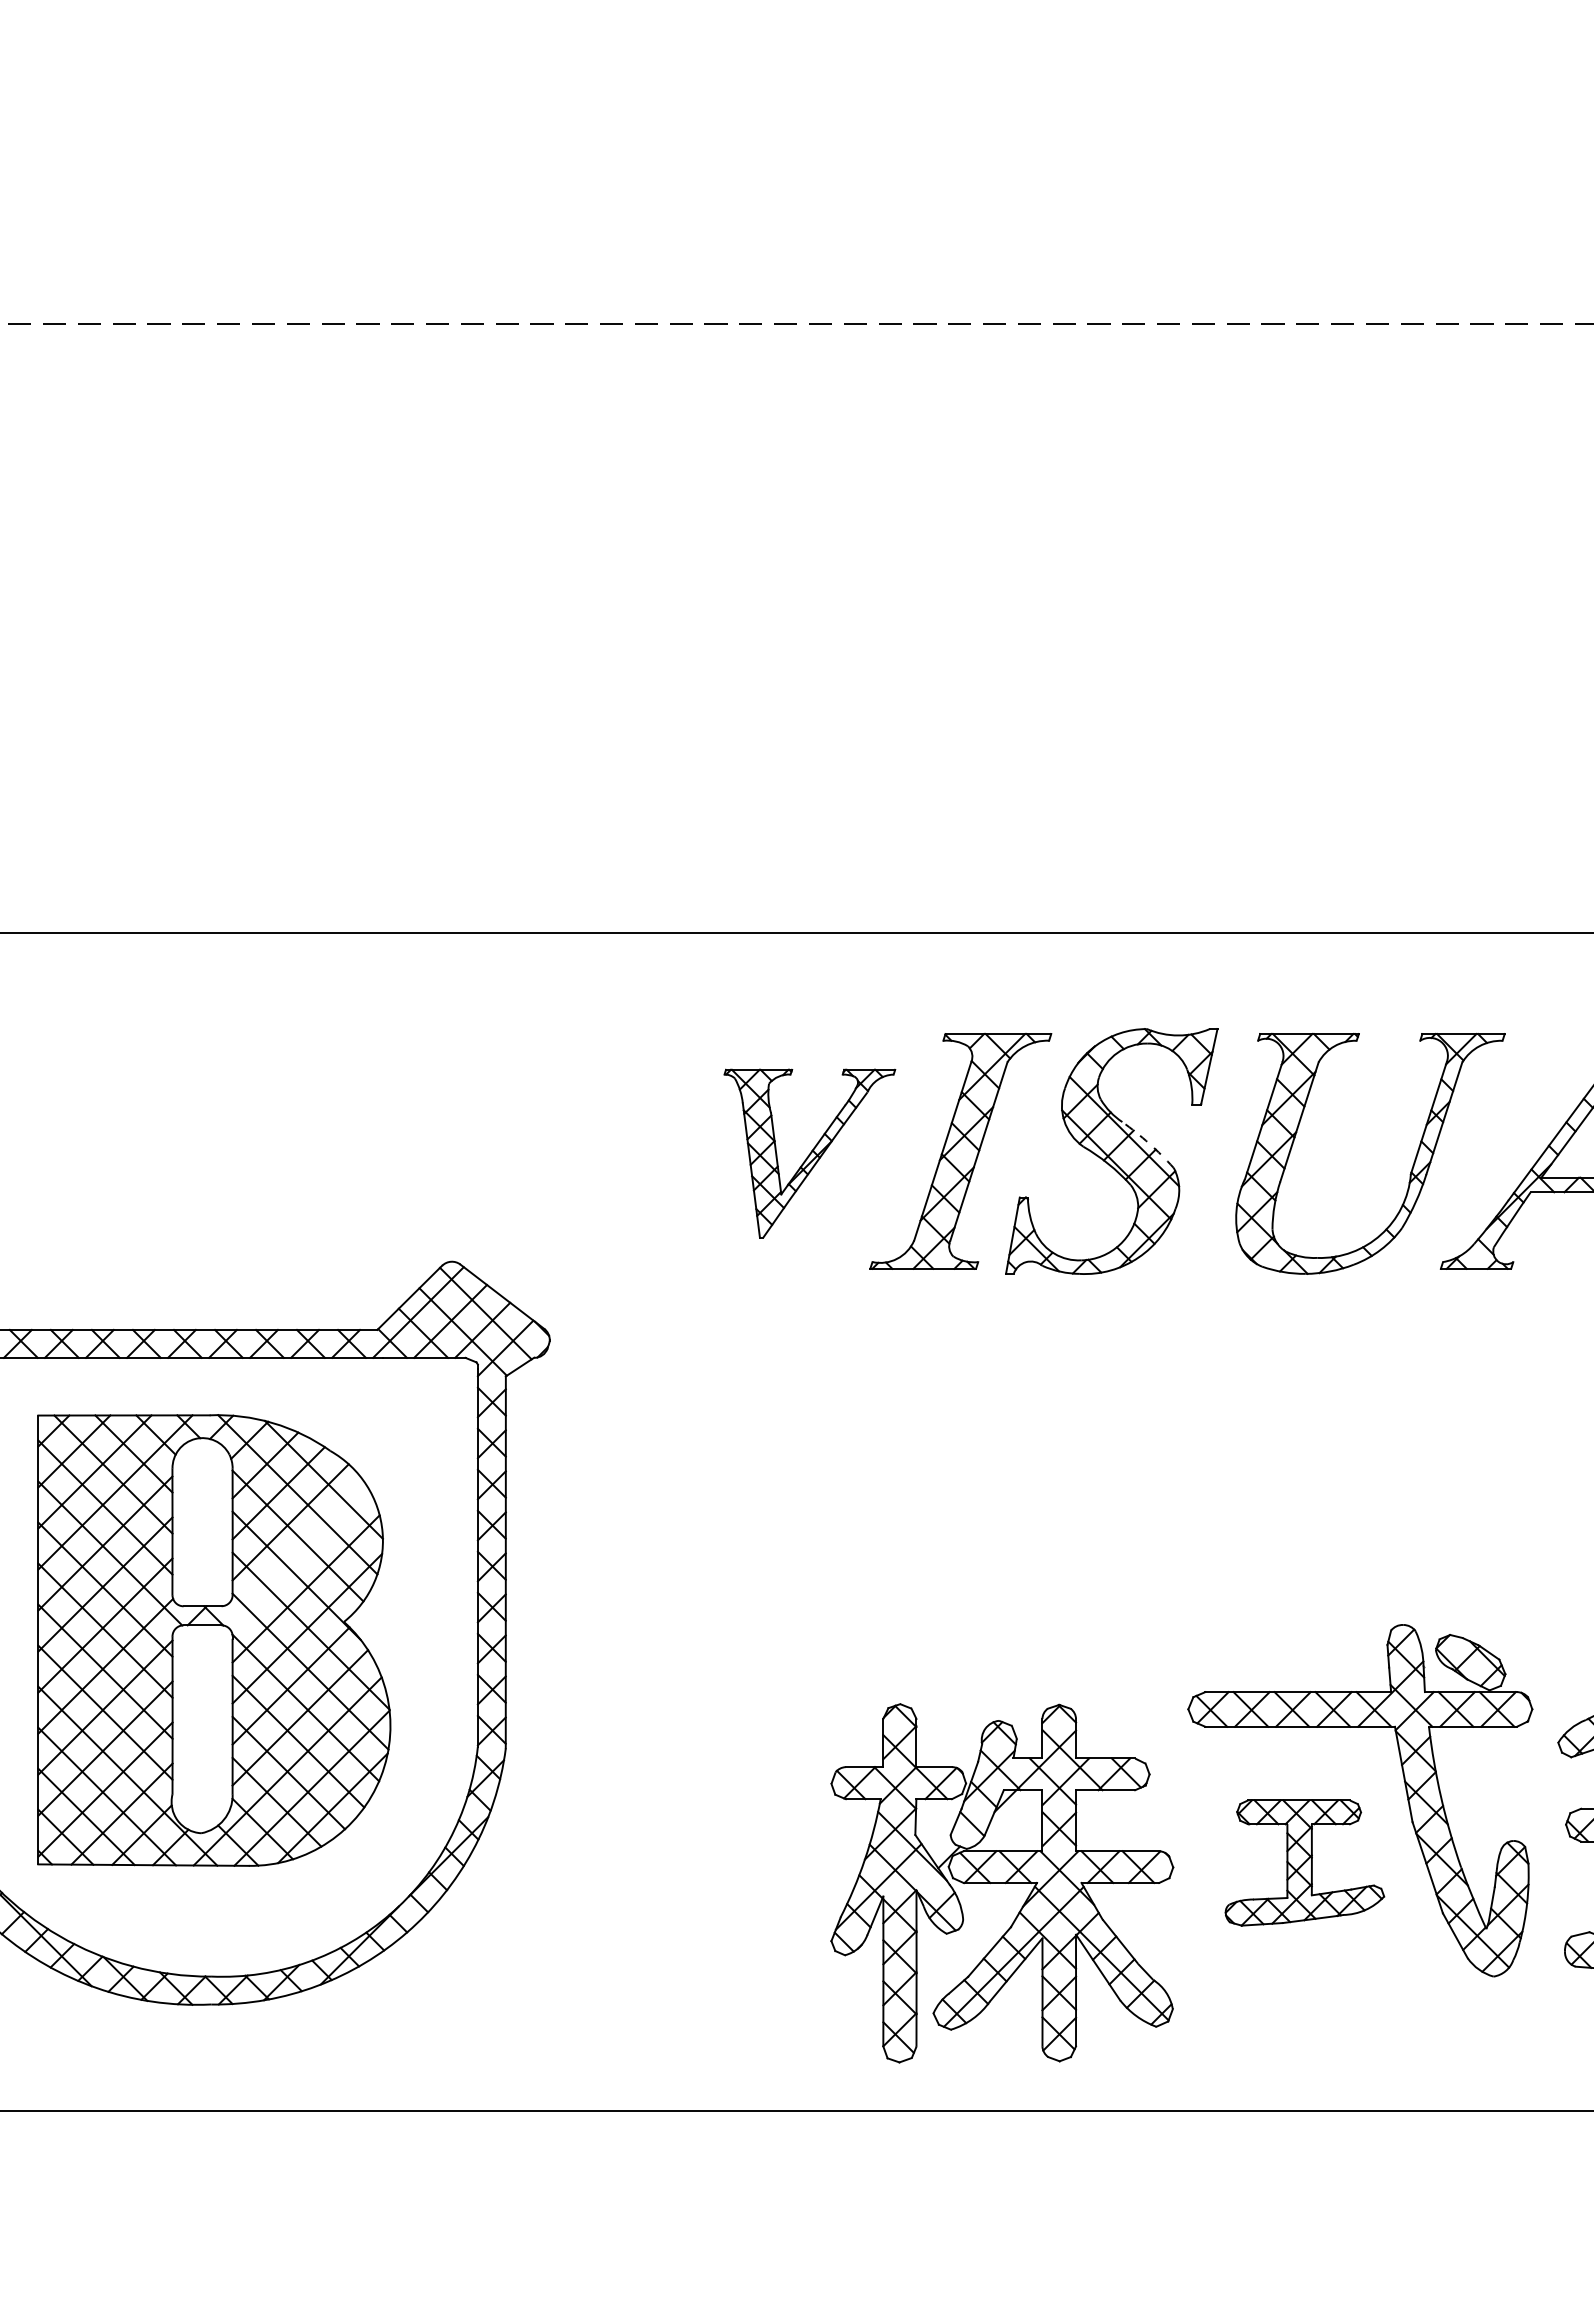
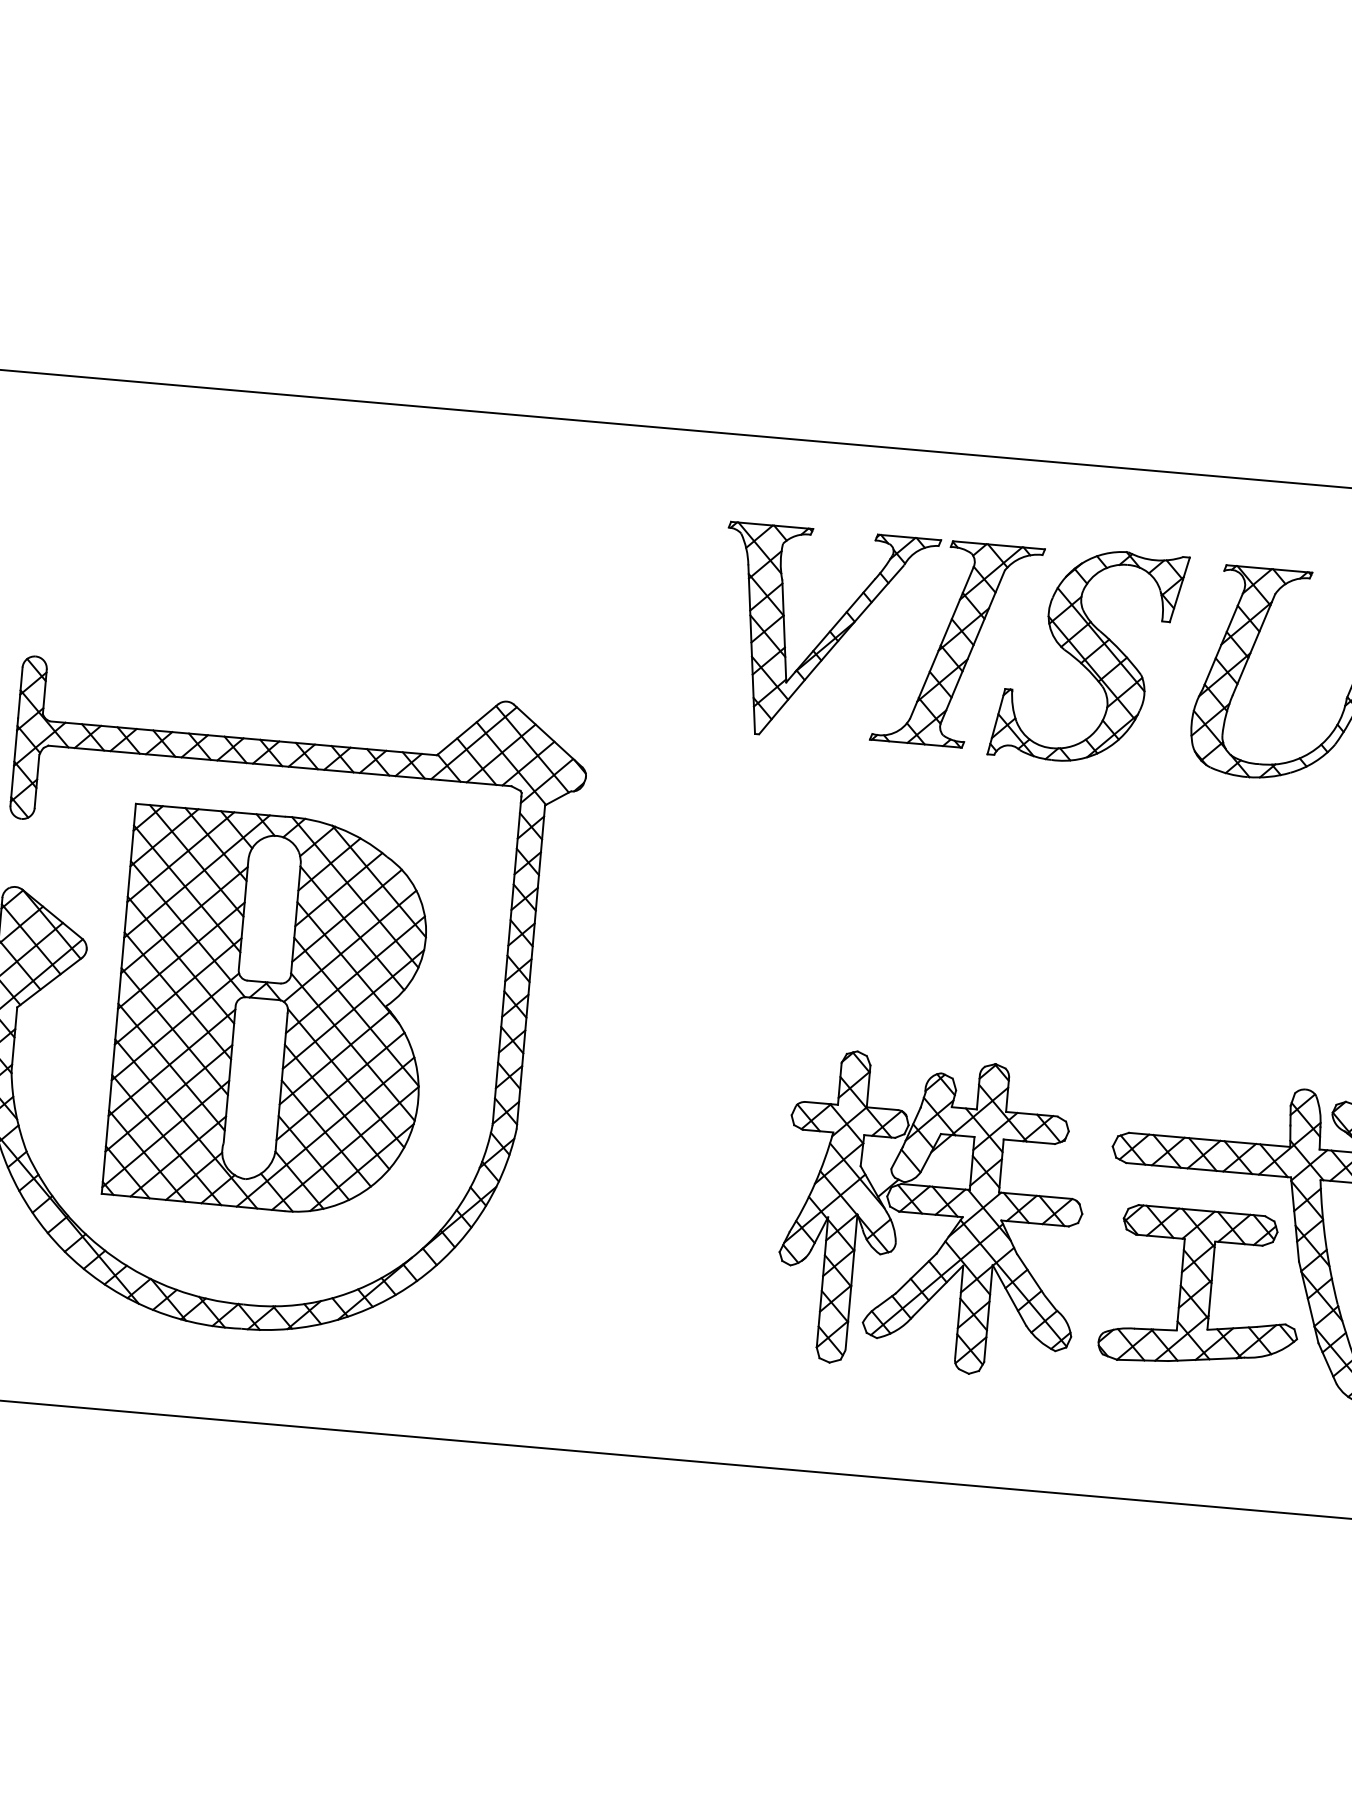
arc: (1149, 1143) -> (1122, 651), dashed -> solid
part: (809, 1153) -> (825, 634), size x1.43
line: (297, 1556) -> (350, 946), added
part: (1304, 1862) -> (1202, 1288), size x1.43
part: (1002, 1883) -> (932, 1214), moved

